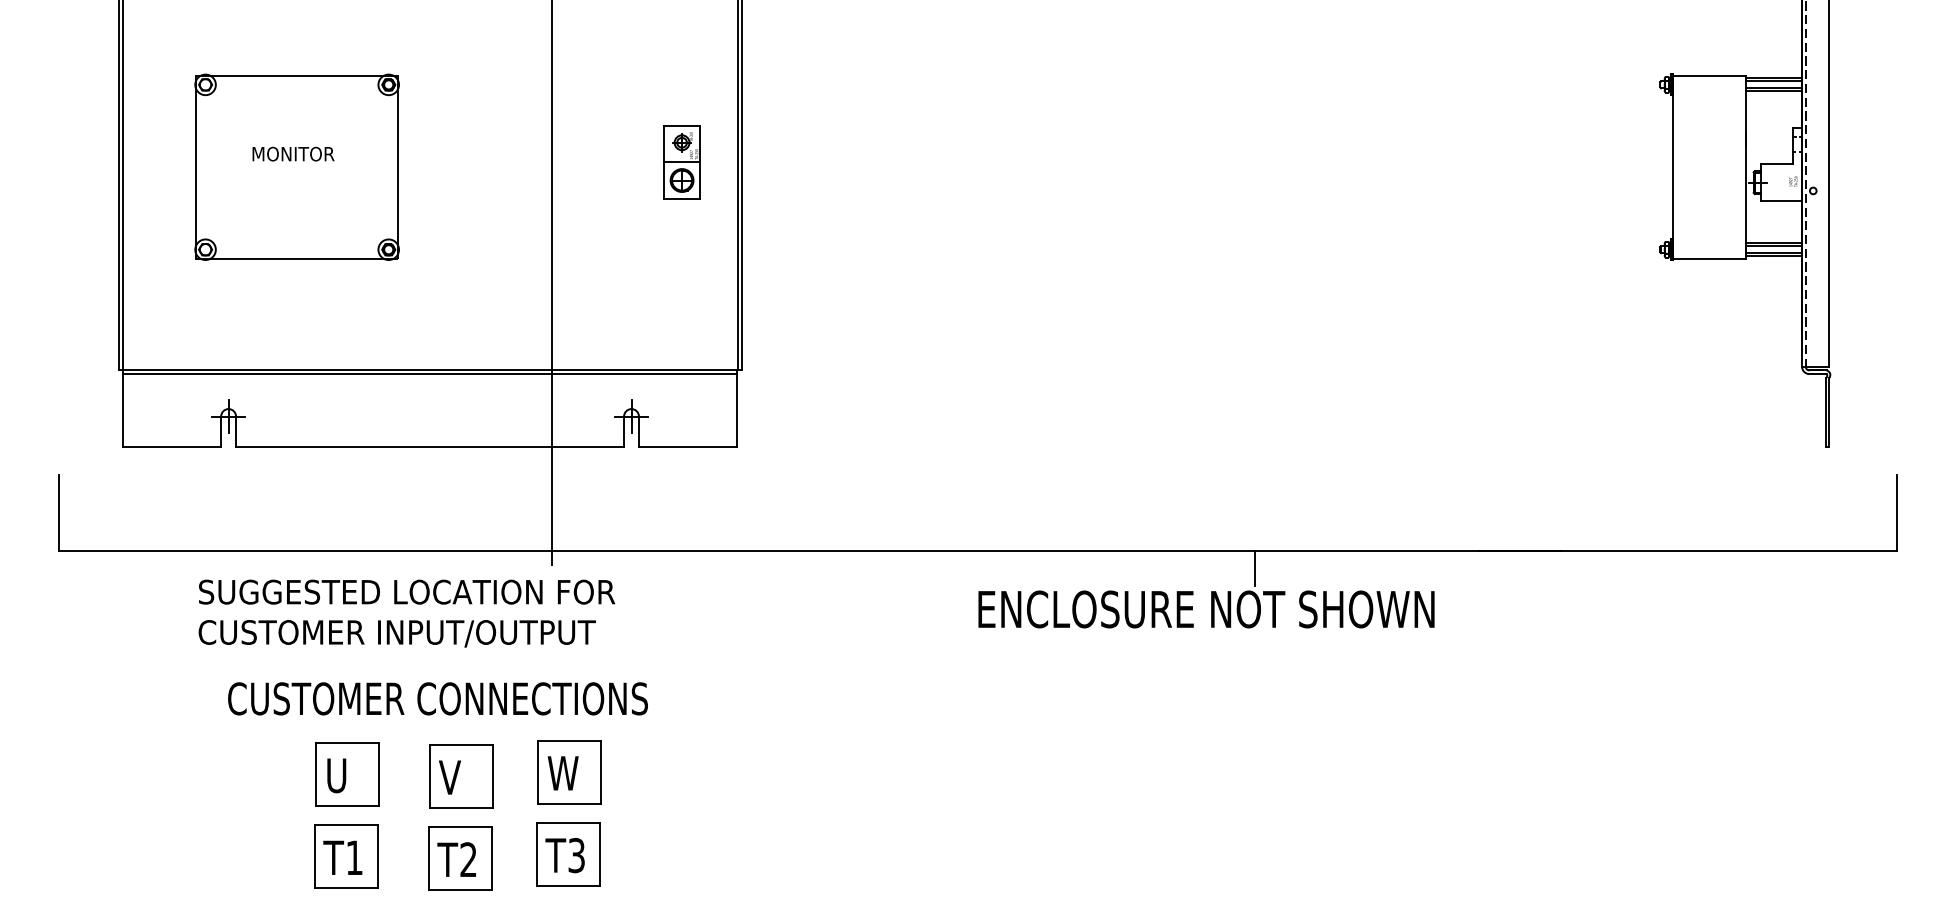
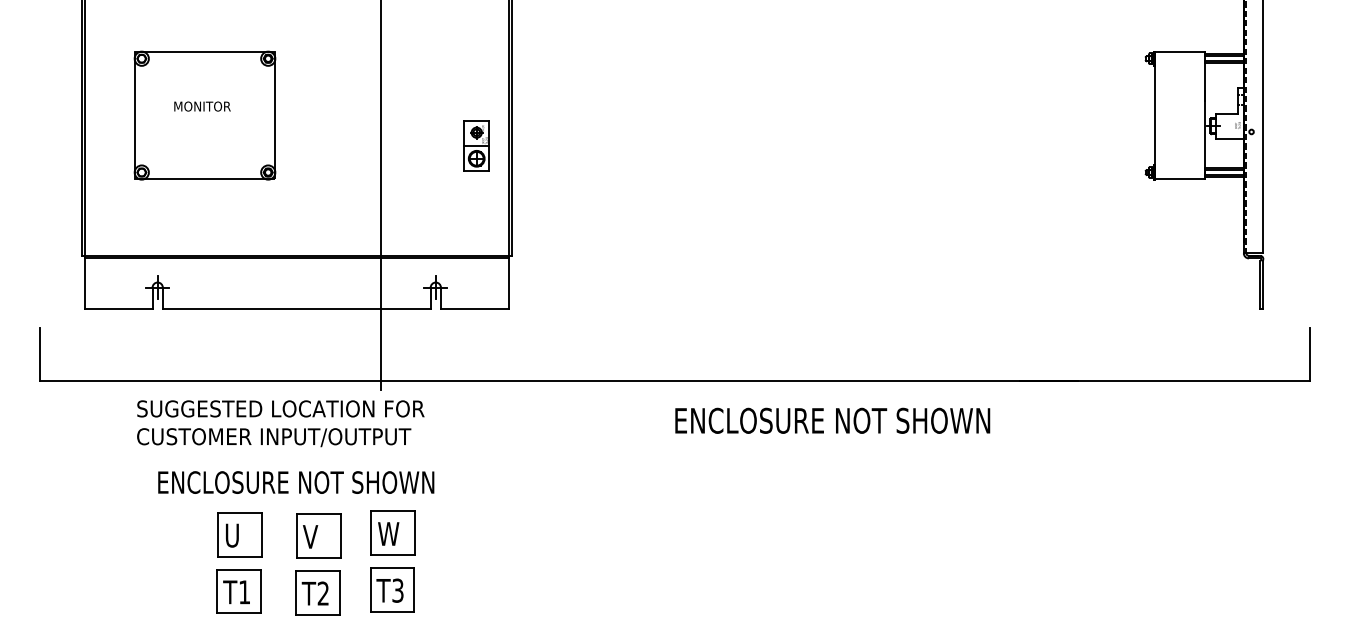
part: (681, 161) -> (476, 145), moved
line: (1253, 568) -> (865, 392), removed
text: (438, 698) -> (302, 482), CUSTOMER CONNECTIONS -> ENCLOSURE NOT SHOWN

